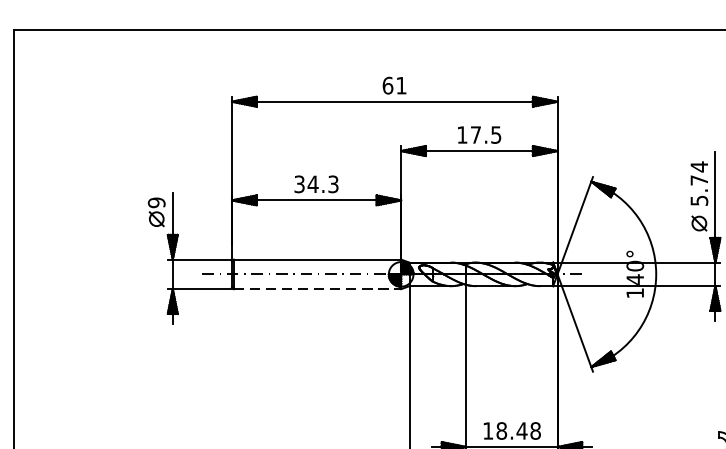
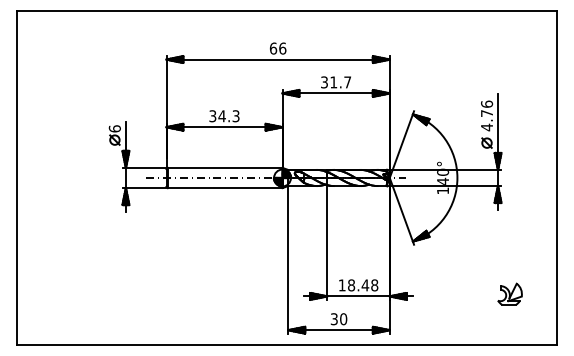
text: (401, 85) -> (282, 48), 61 -> 66
text: (479, 135) -> (336, 82), 17.5 -> 31.7
text: (700, 183) -> (487, 115), 5.74 -> 4.76
text: (156, 202) -> (114, 128), 9 -> 6
line: (318, 289) -> (225, 188), dashed -> solid

